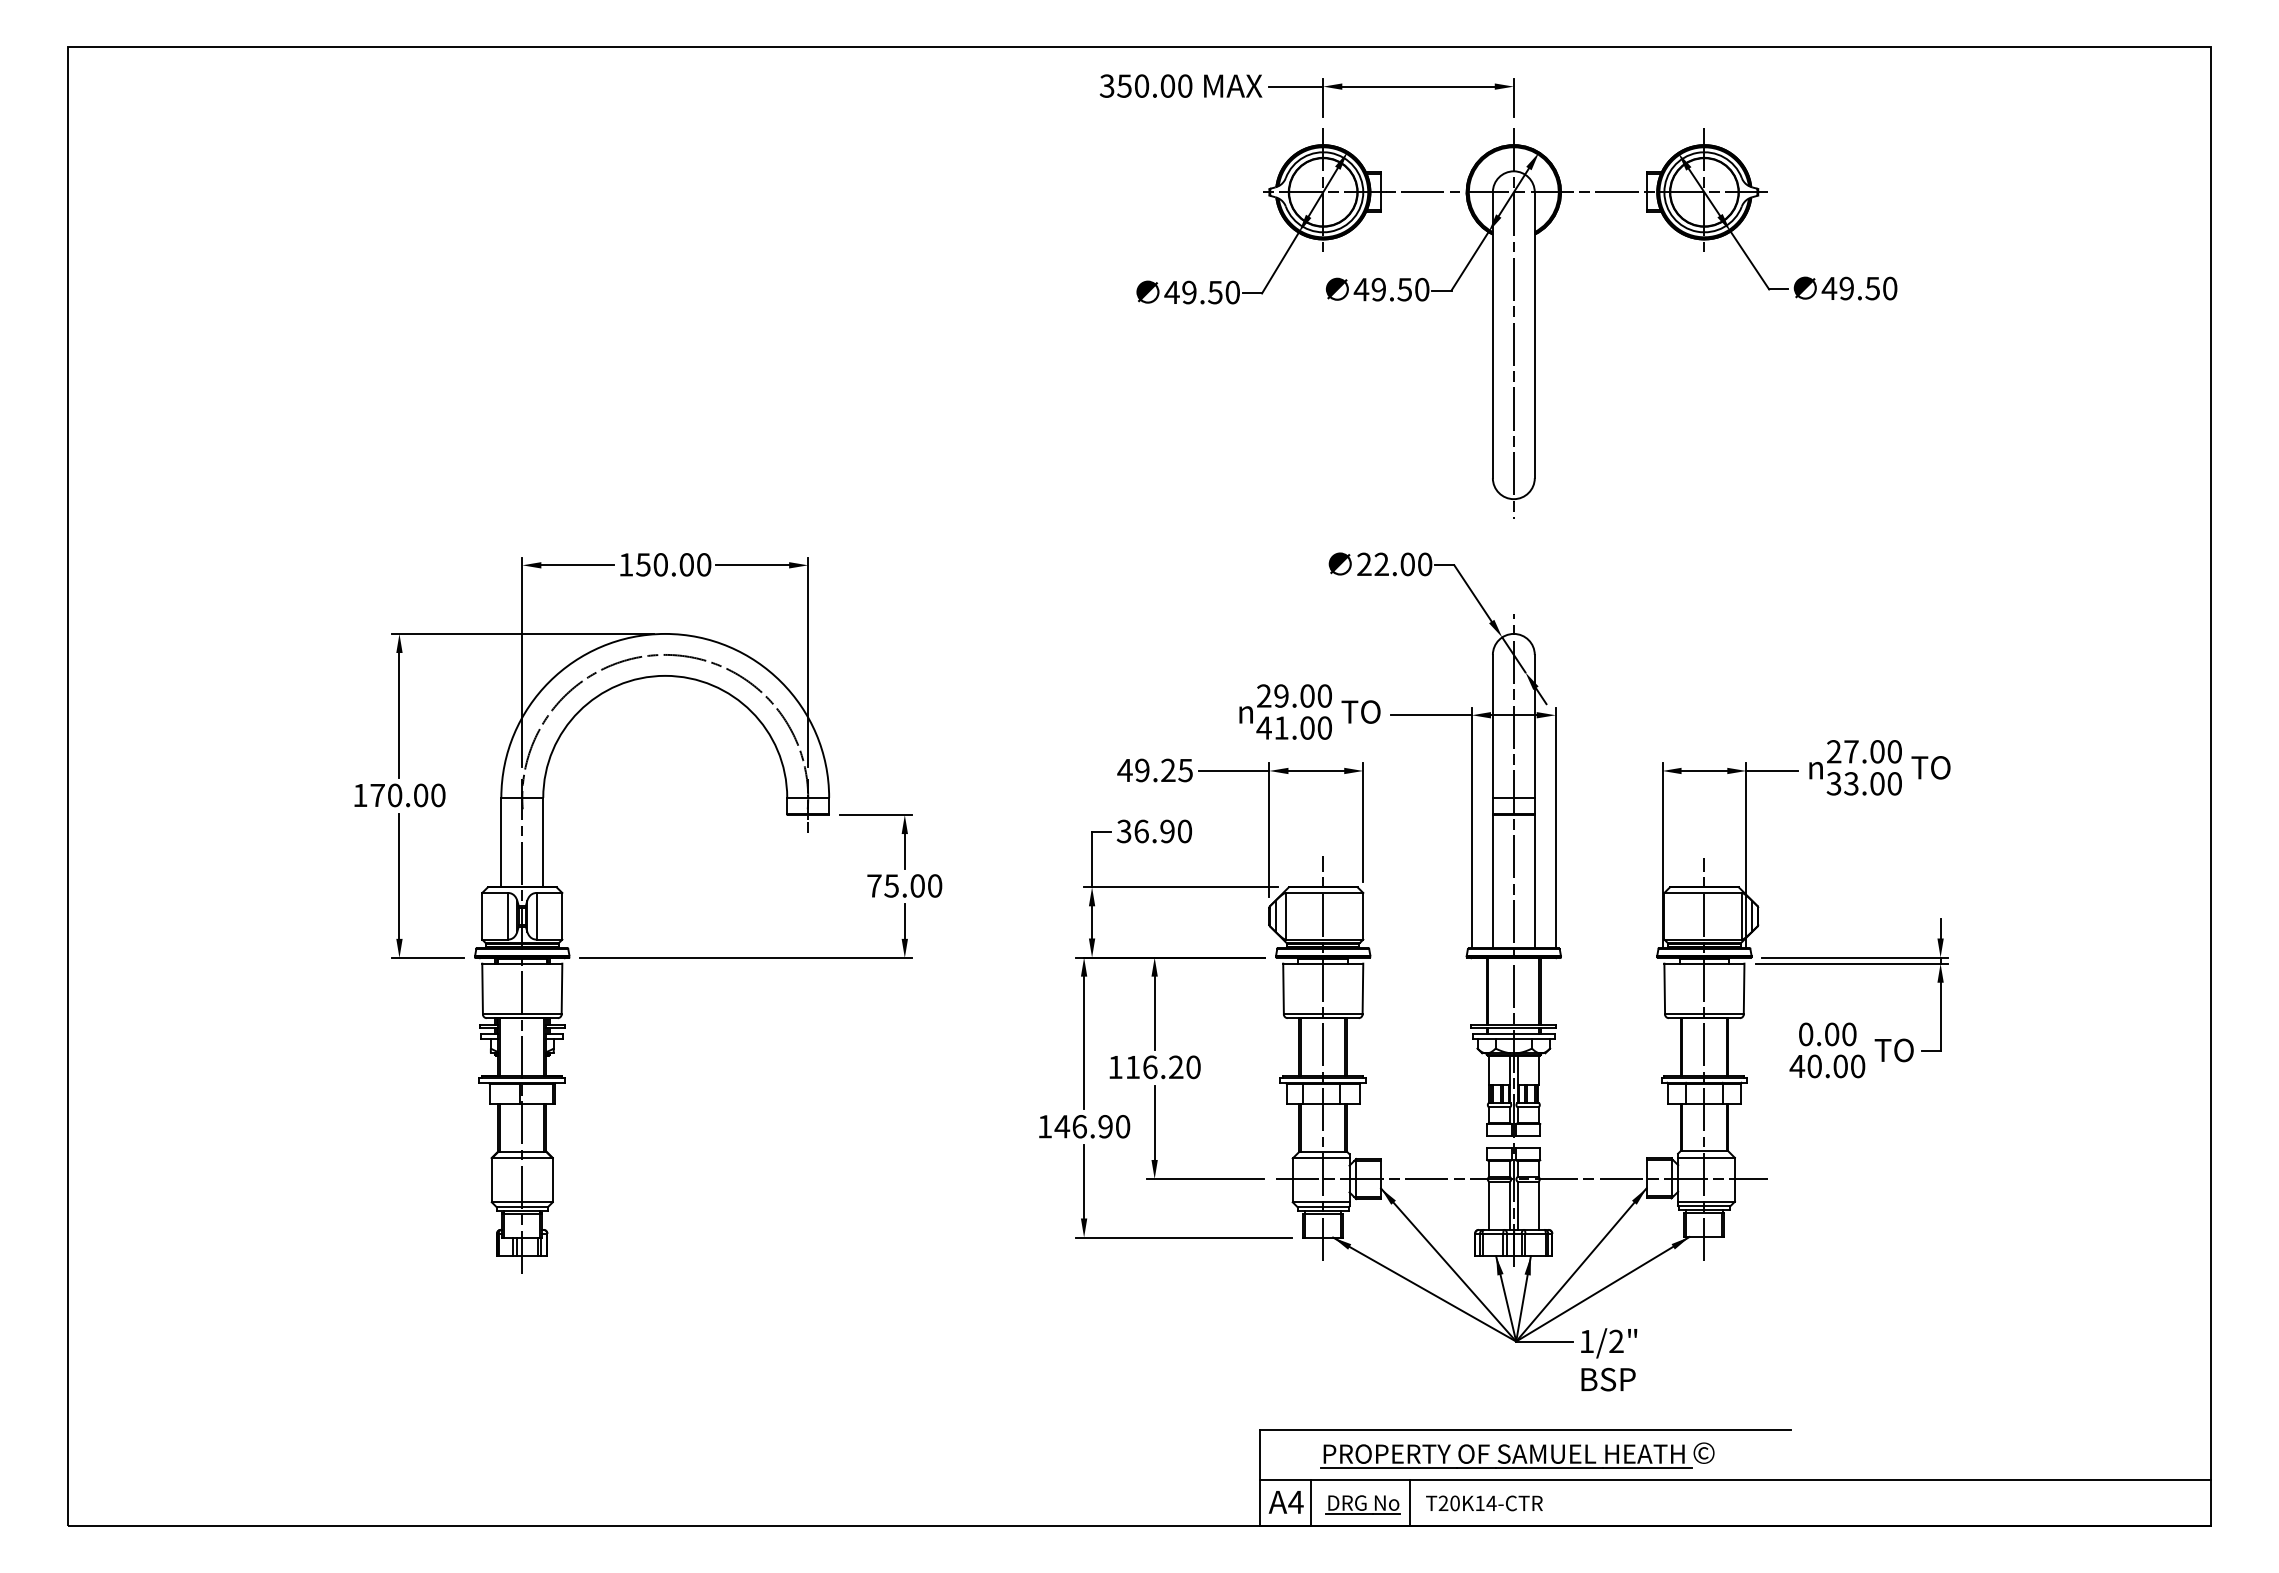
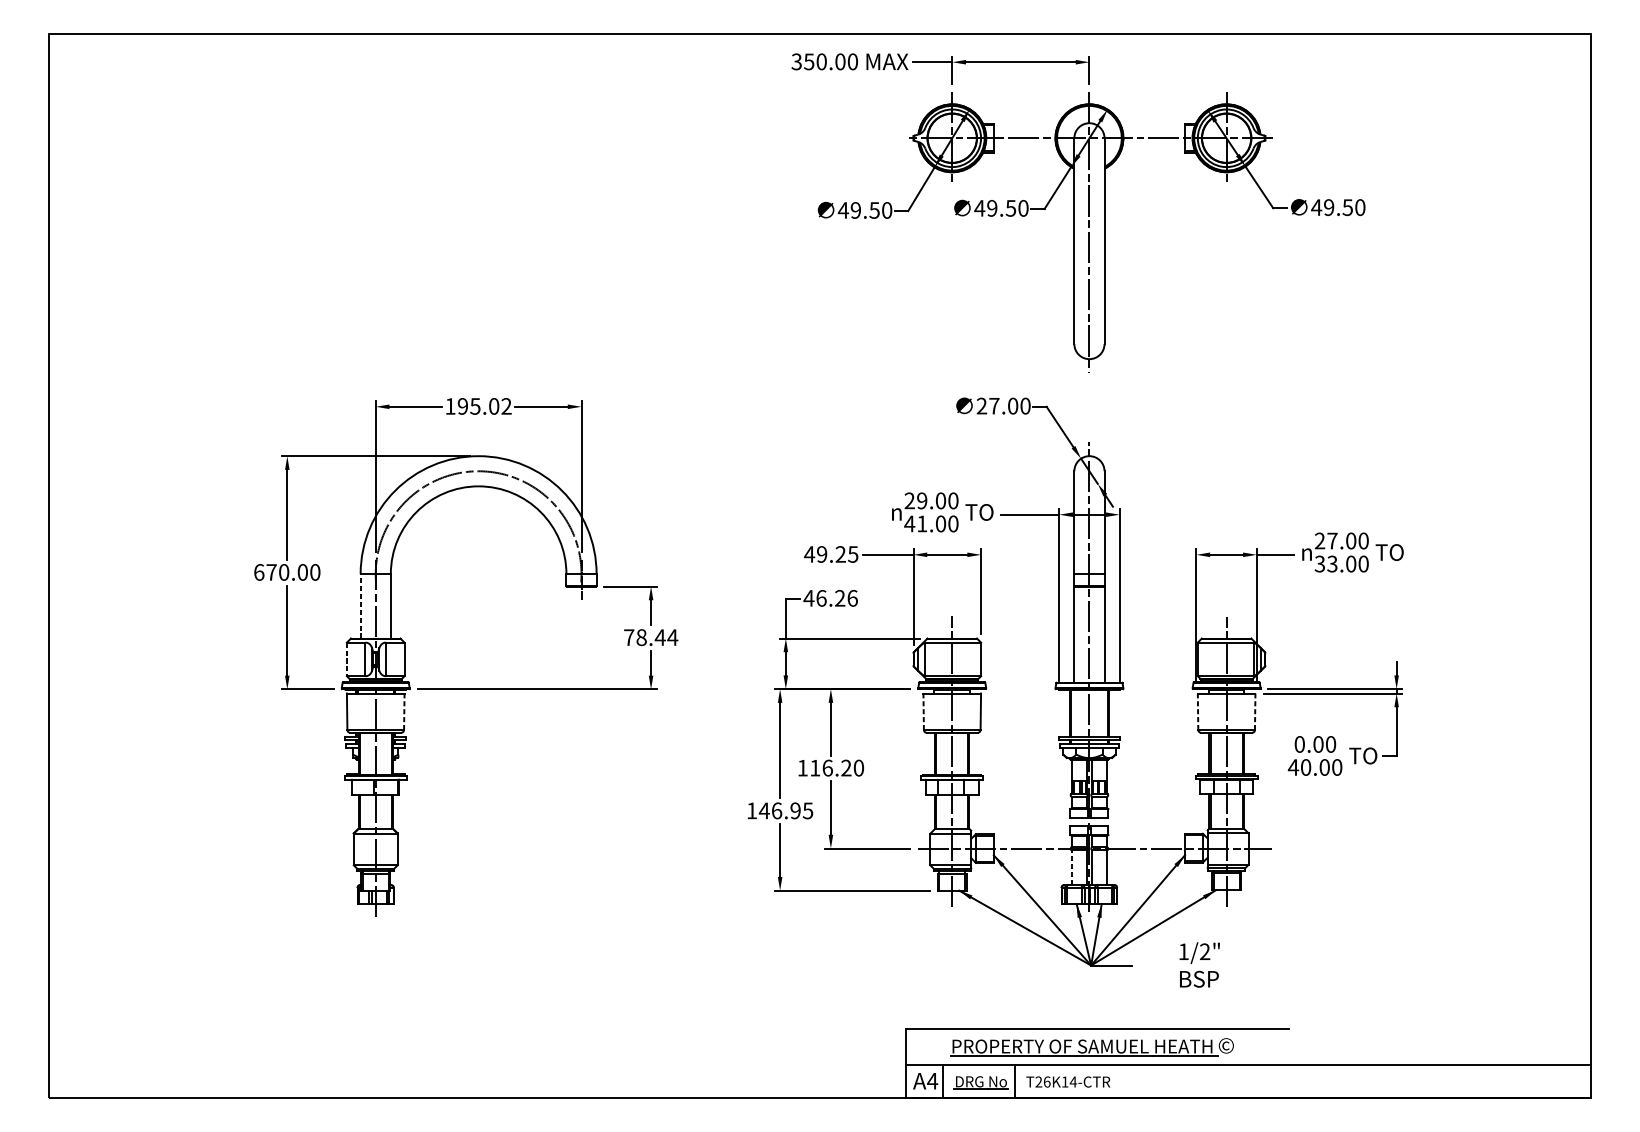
text: (1381, 563) -> (994, 405), 22.00 -> 27.00
text: (673, 564) -> (484, 406), 150.00 -> 195.02
text: (360, 795) -> (259, 572), 170.00 -> 670.00
text: (1154, 831) -> (830, 598), 36.90 -> 46.26
line: (501, 842) -> (360, 606), solid -> dashed
text: (913, 885) -> (657, 637), 75.00 -> 78.44
line: (482, 916) -> (347, 659), solid -> dashed
line: (562, 988) -> (404, 711), solid -> dashed
line: (1283, 988) -> (923, 711), solid -> dashed
line: (1664, 988) -> (1197, 711), solid -> dashed
line: (1744, 988) -> (1255, 711), solid -> dashed
text: (1122, 1126) -> (807, 810), 146.90 -> 146.95
line: (1489, 1205) -> (1071, 867), solid -> dashed
text: (1609, 1359) -> (1200, 964), moved
text: (1454, 1503) -> (1046, 1082), T20K14-CTR -> T26K14-CTR

